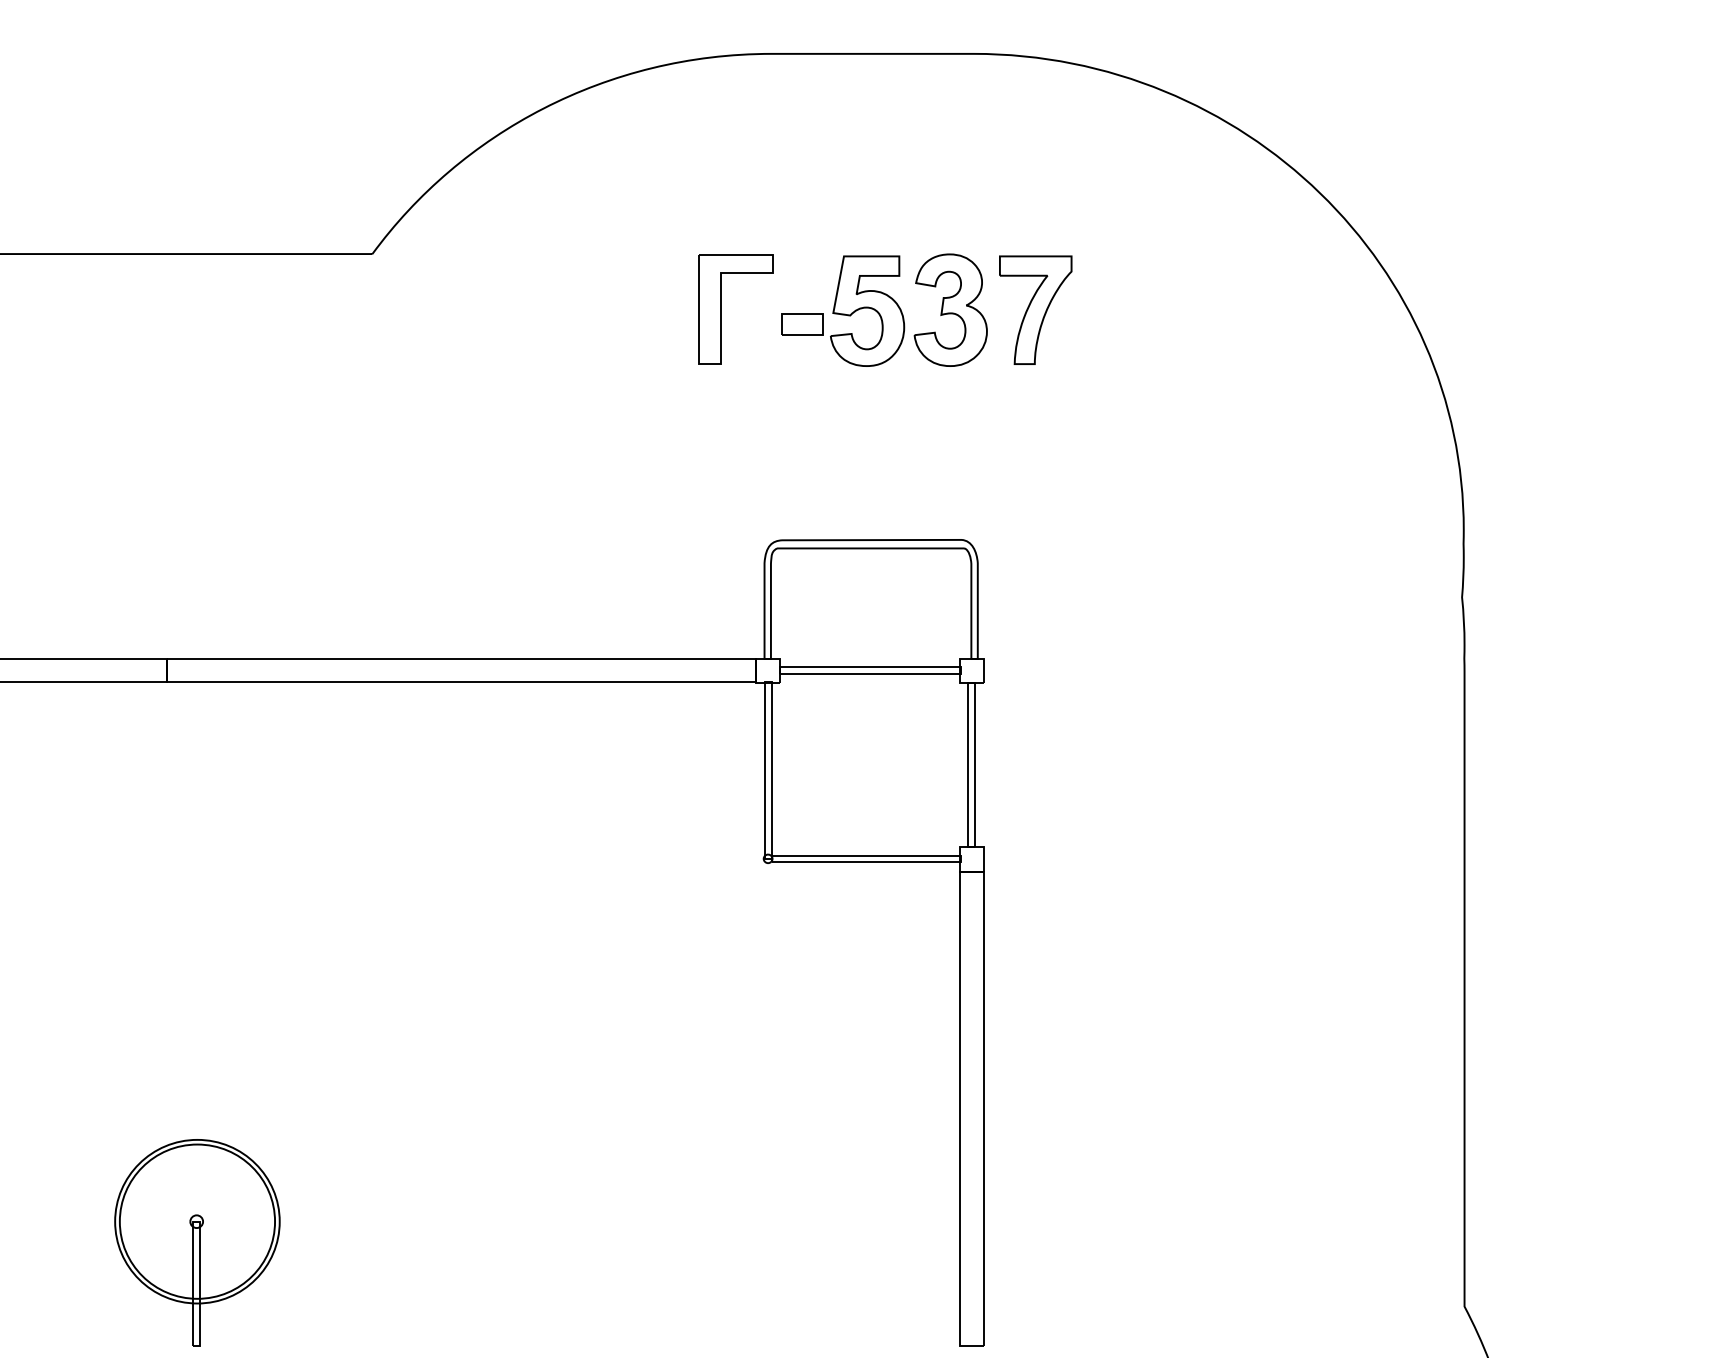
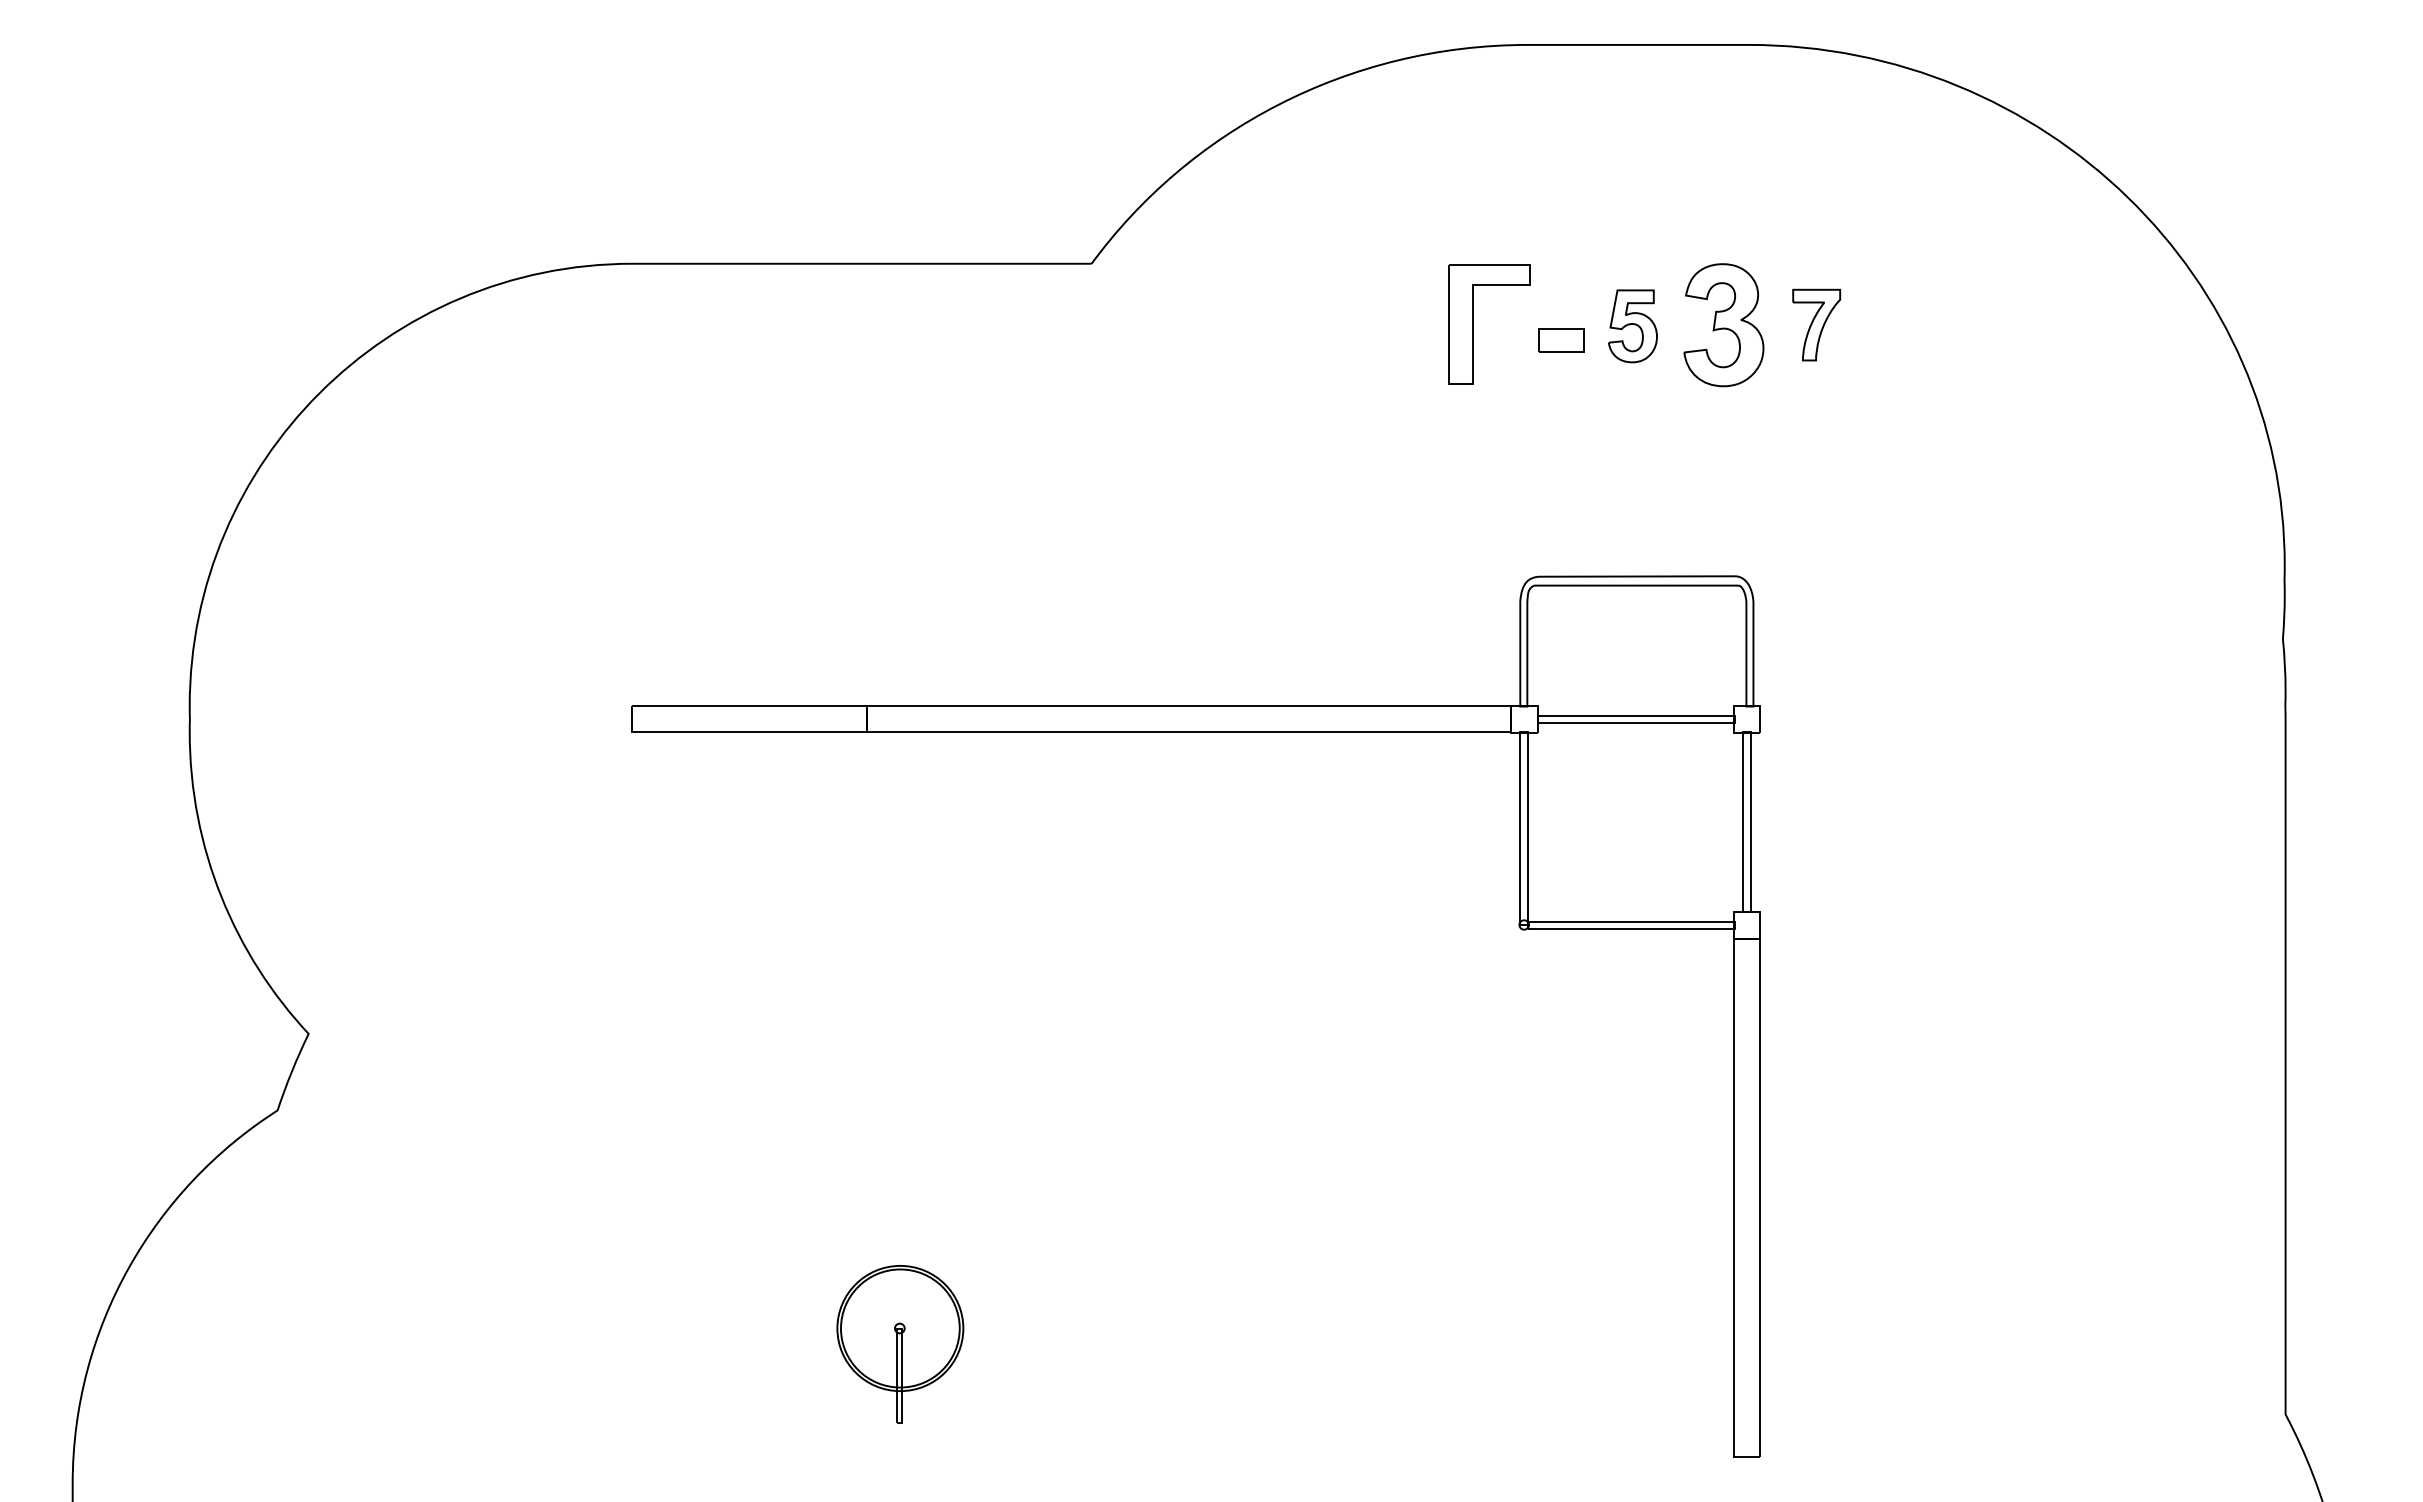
part: (1035, 309) -> (1816, 324), size x0.6
part: (867, 311) -> (1632, 326), size x0.6
part: (197, 1242) -> (900, 1344), size x0.7

